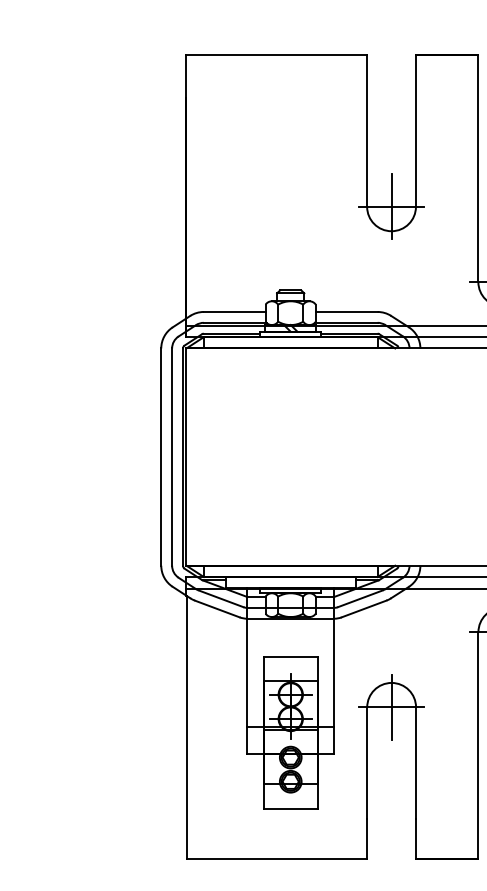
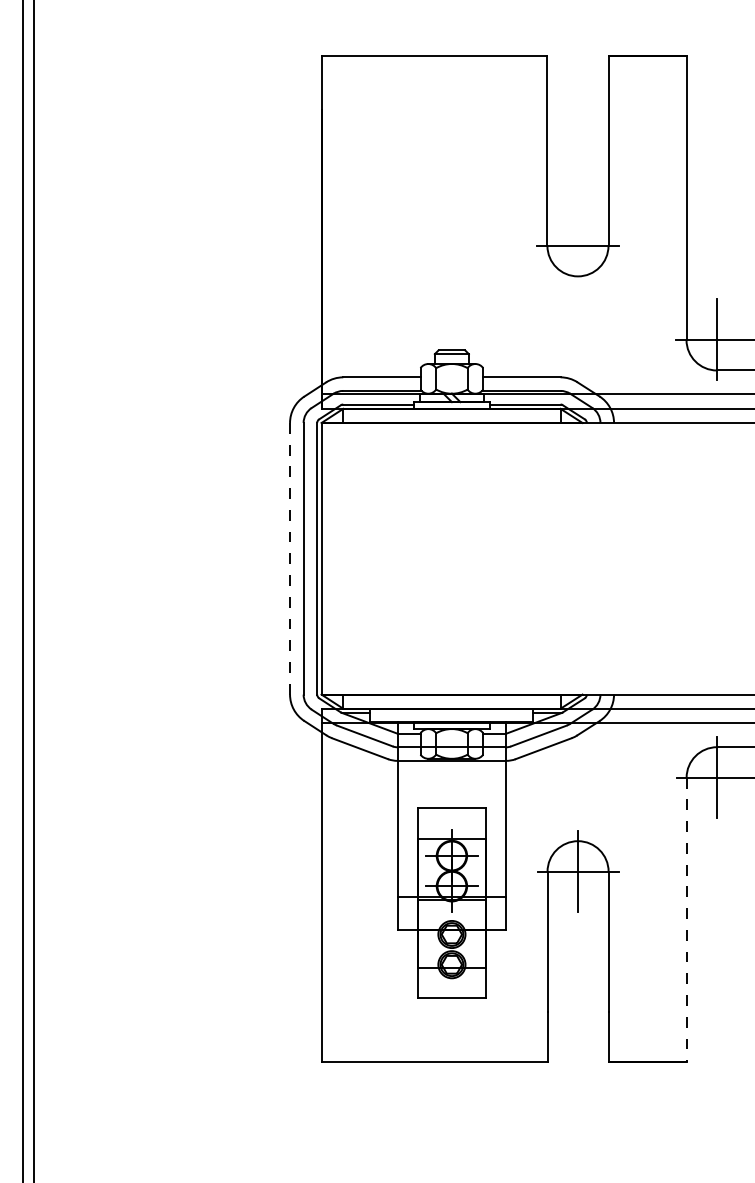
line: (391, 206) -> (577, 245), removed
line: (161, 456) -> (290, 558), solid -> dashed
line: (478, 746) -> (686, 920), solid -> dashed

